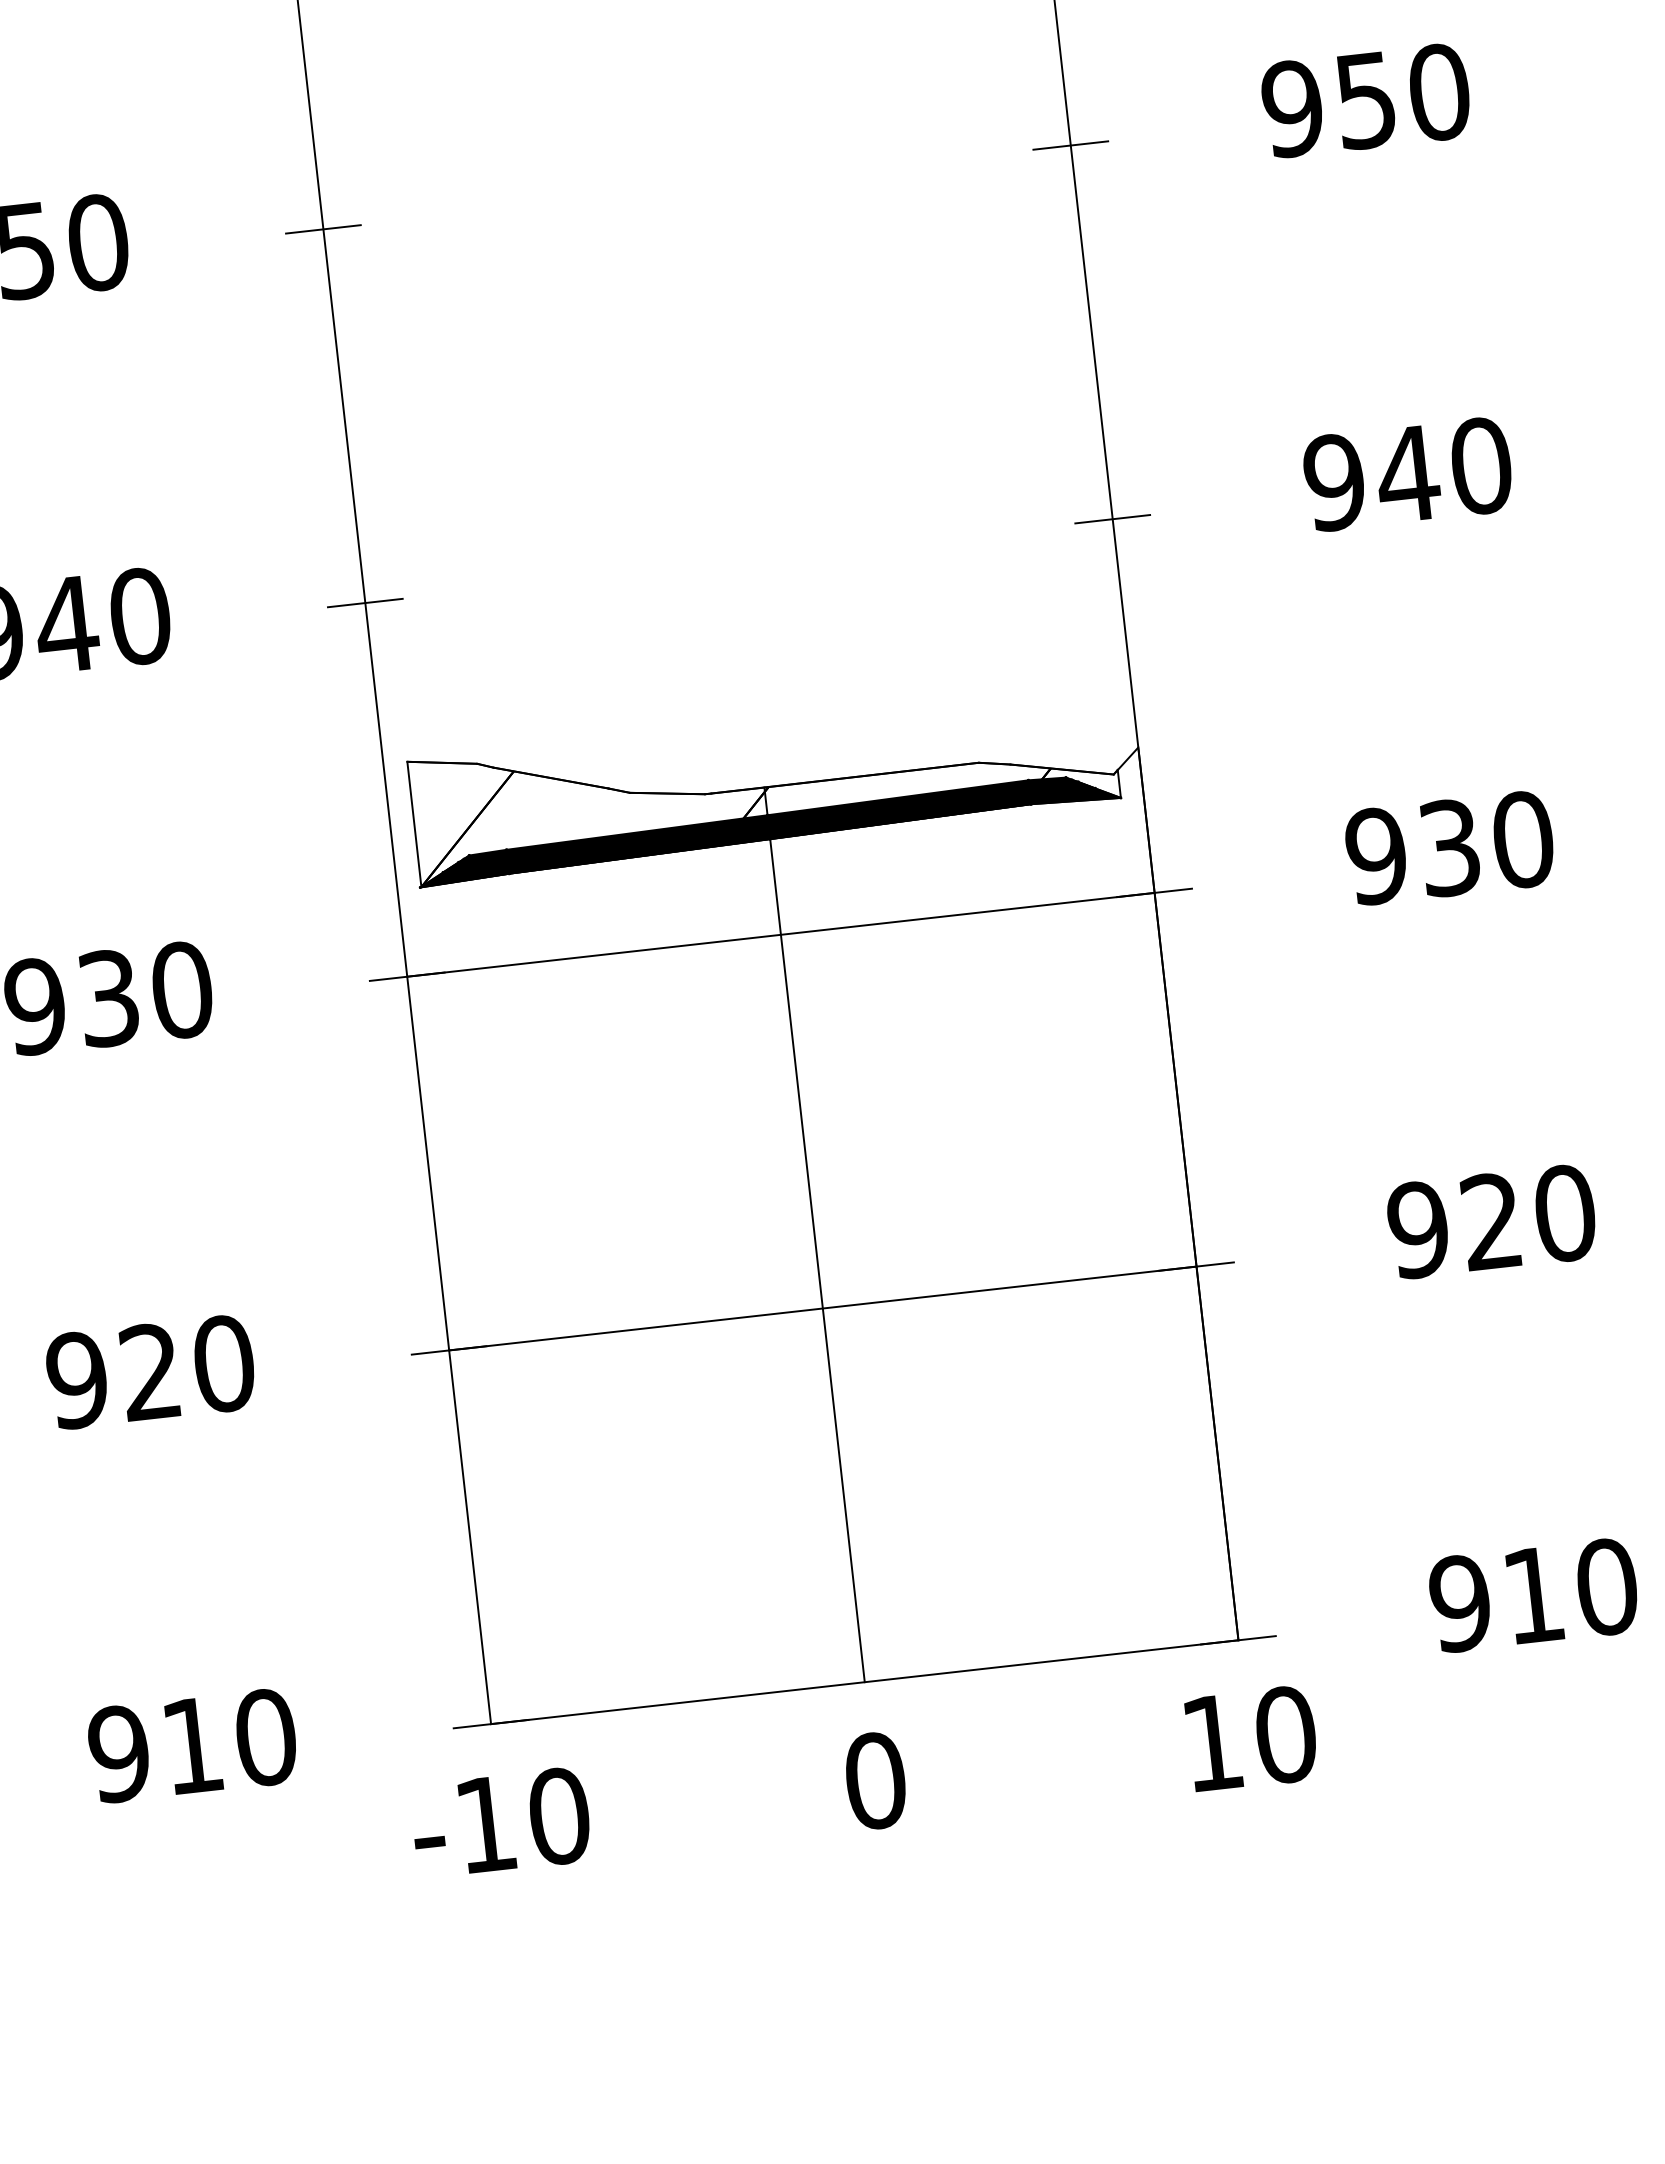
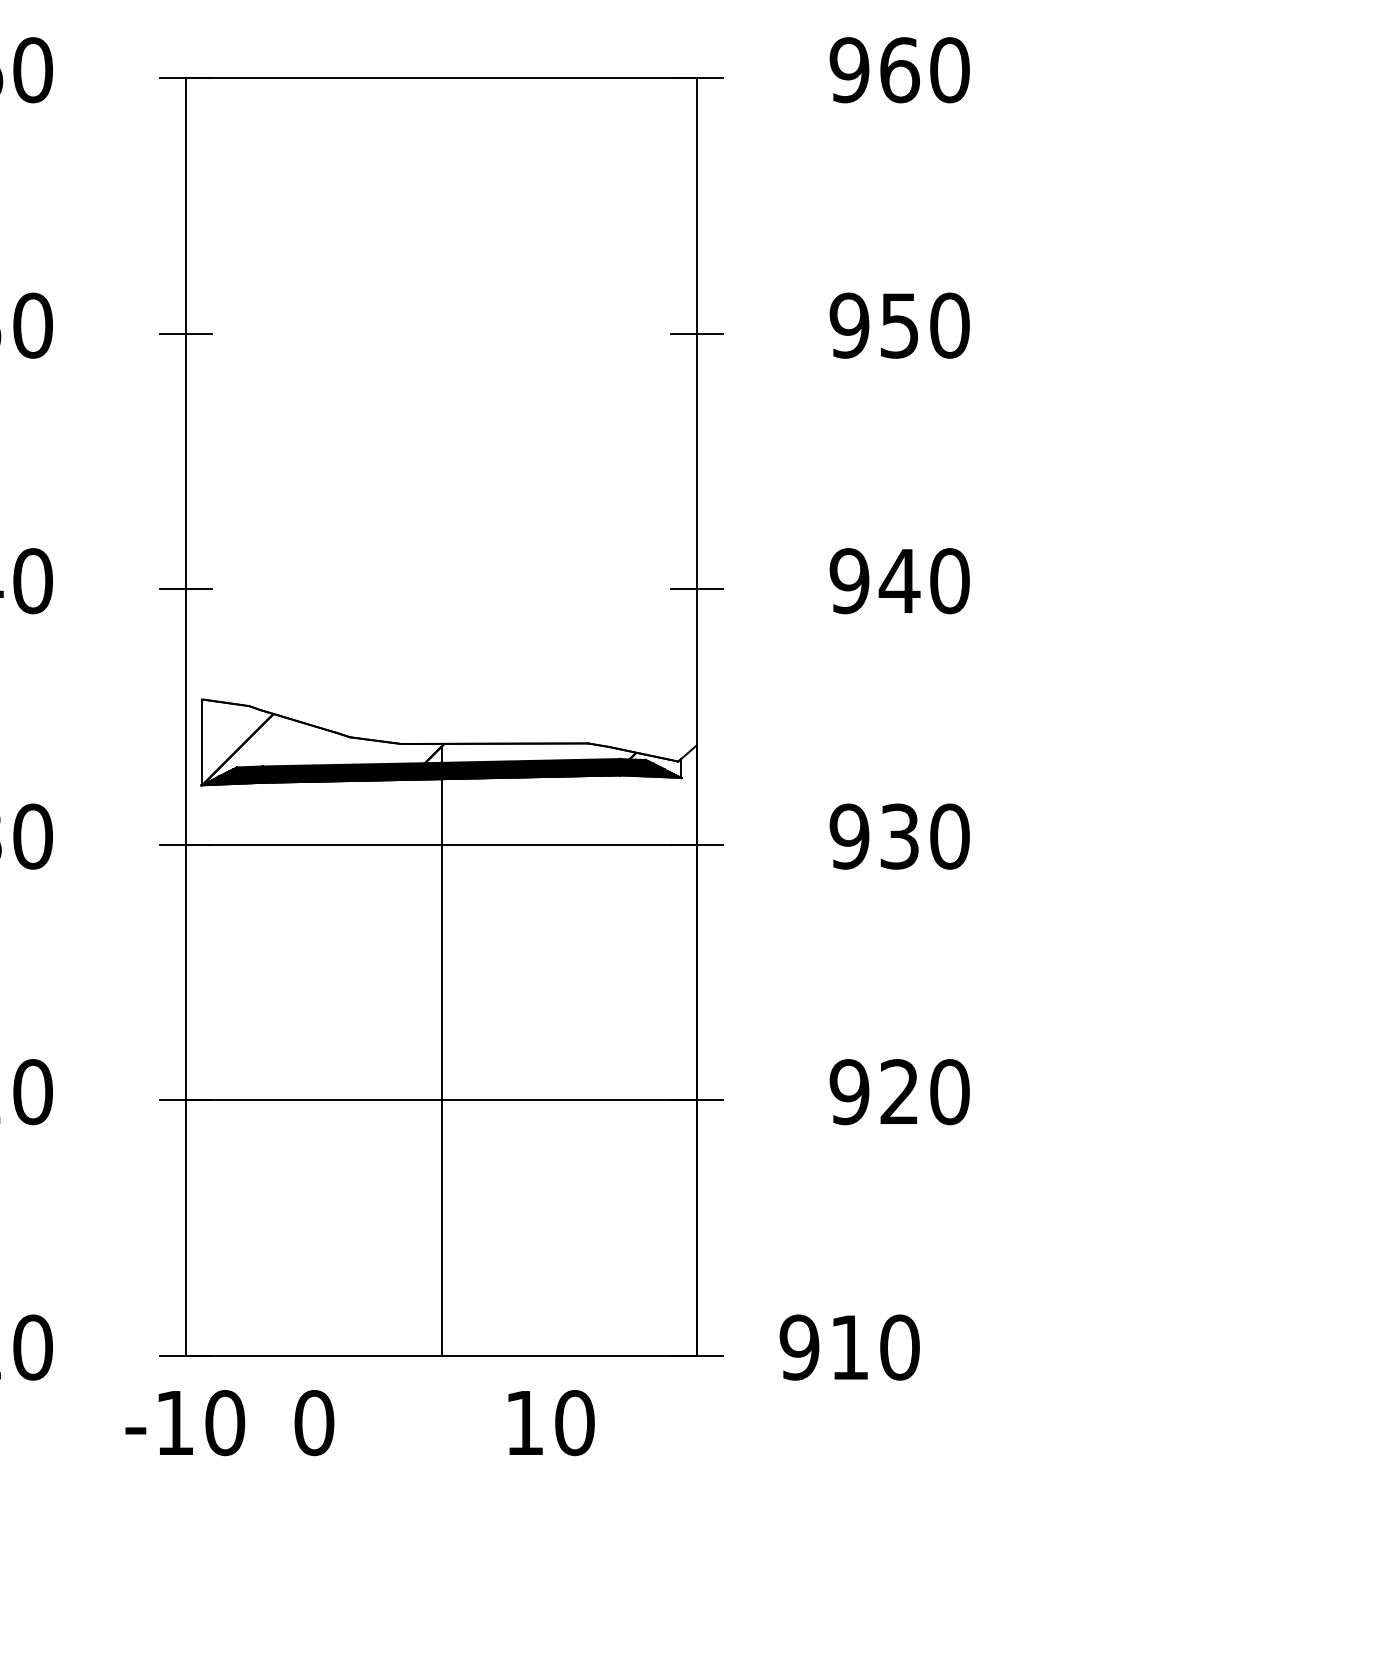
text: (1533, 1595) -> (849, 1347), moved
text: (1251, 1739) -> (551, 1423), moved
text: (875, 1781) -> (314, 1423), moved

